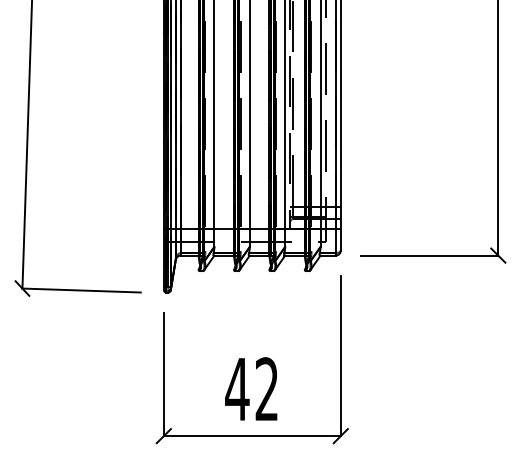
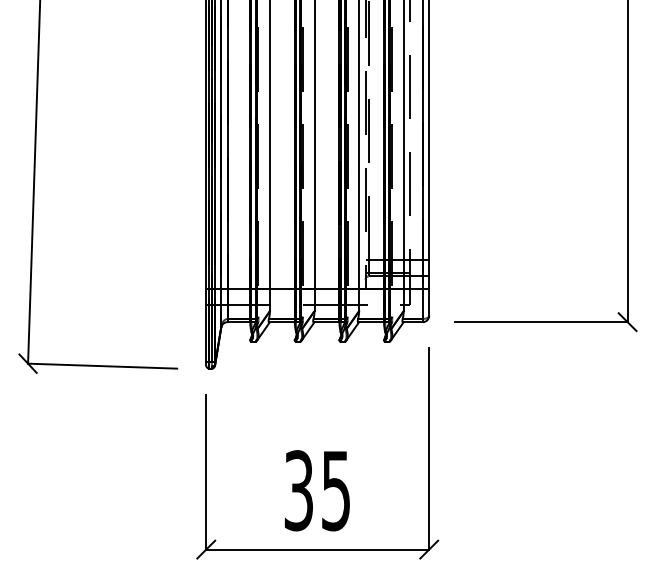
text: (251, 389) -> (316, 490), 42 -> 35

